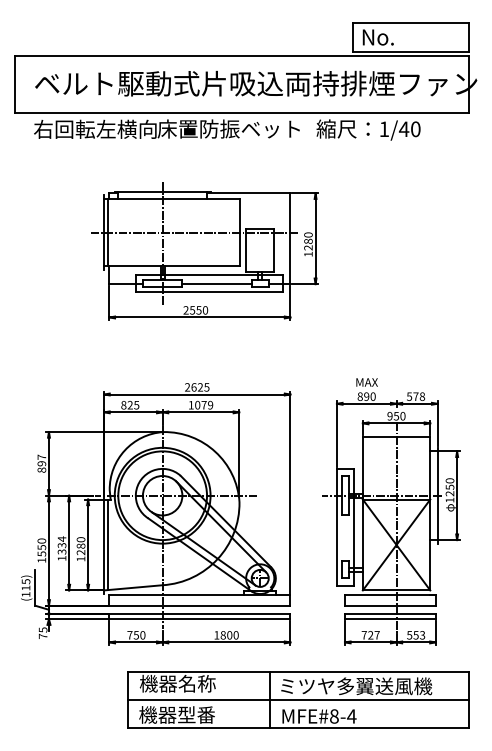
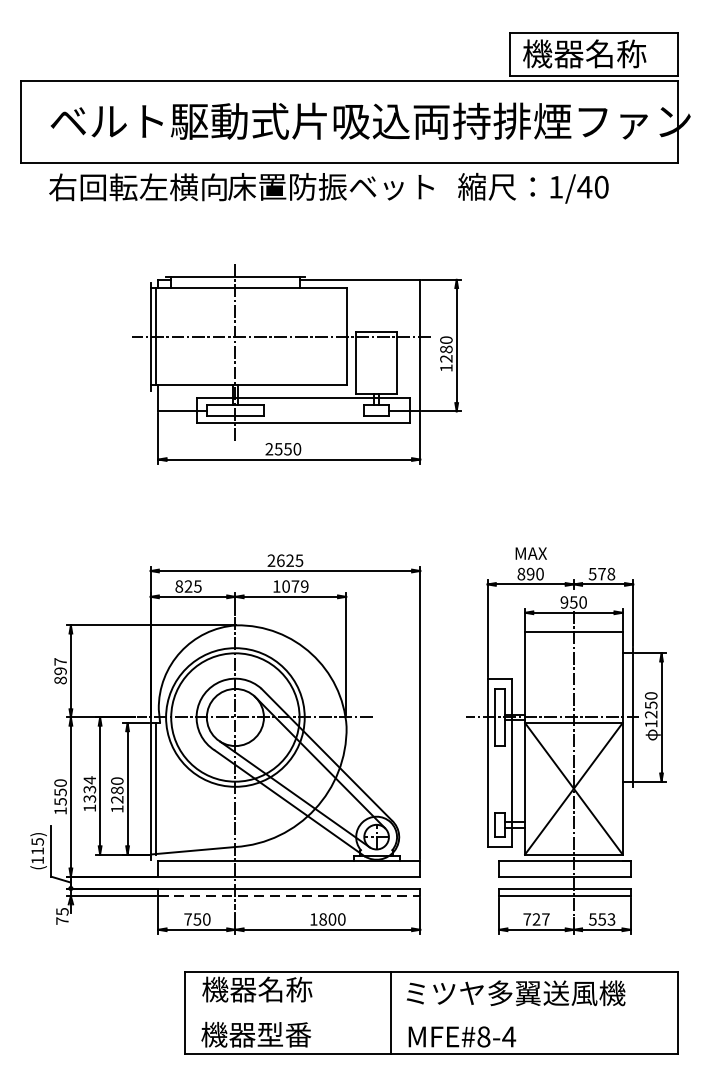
text: (403, 37) -> (583, 54), No. -> 機器名称
line: (216, 284) -> (313, 411), removed
line: (200, 619) -> (290, 896), solid -> dashed
line: (298, 700) -> (431, 1013), removed

